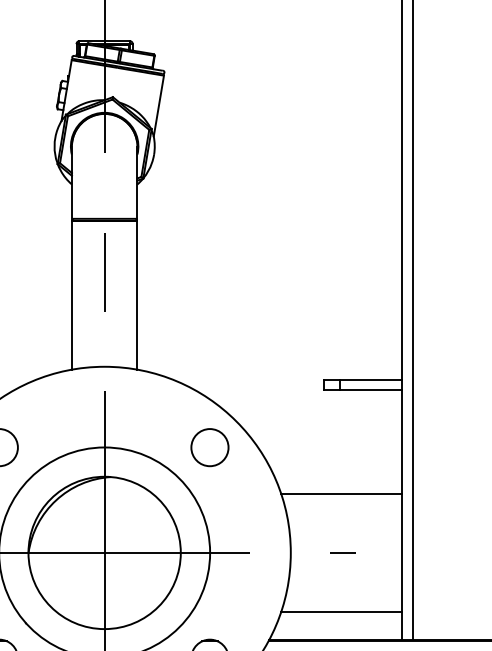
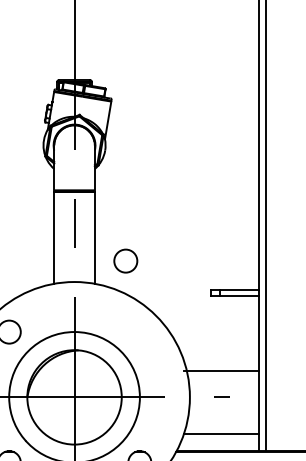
circle: (209, 446) -> (125, 260), moved
line: (341, 493) -> (221, 370), moved

